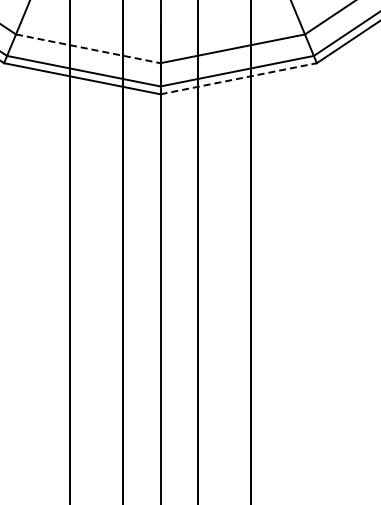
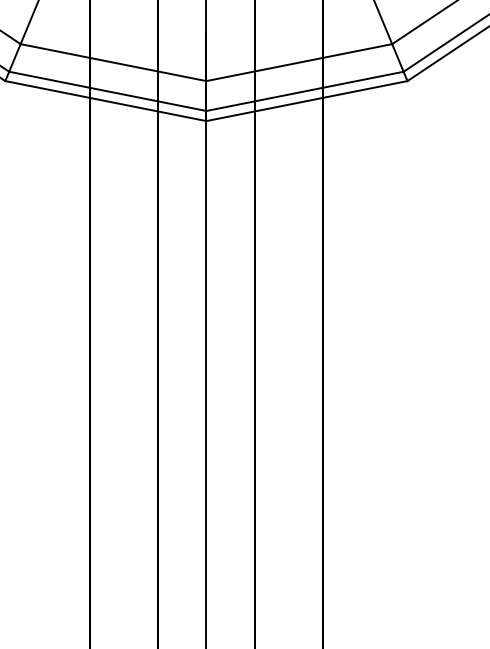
line: (88, 48) -> (113, 62), dashed -> solid
line: (238, 78) -> (306, 100), dashed -> solid

